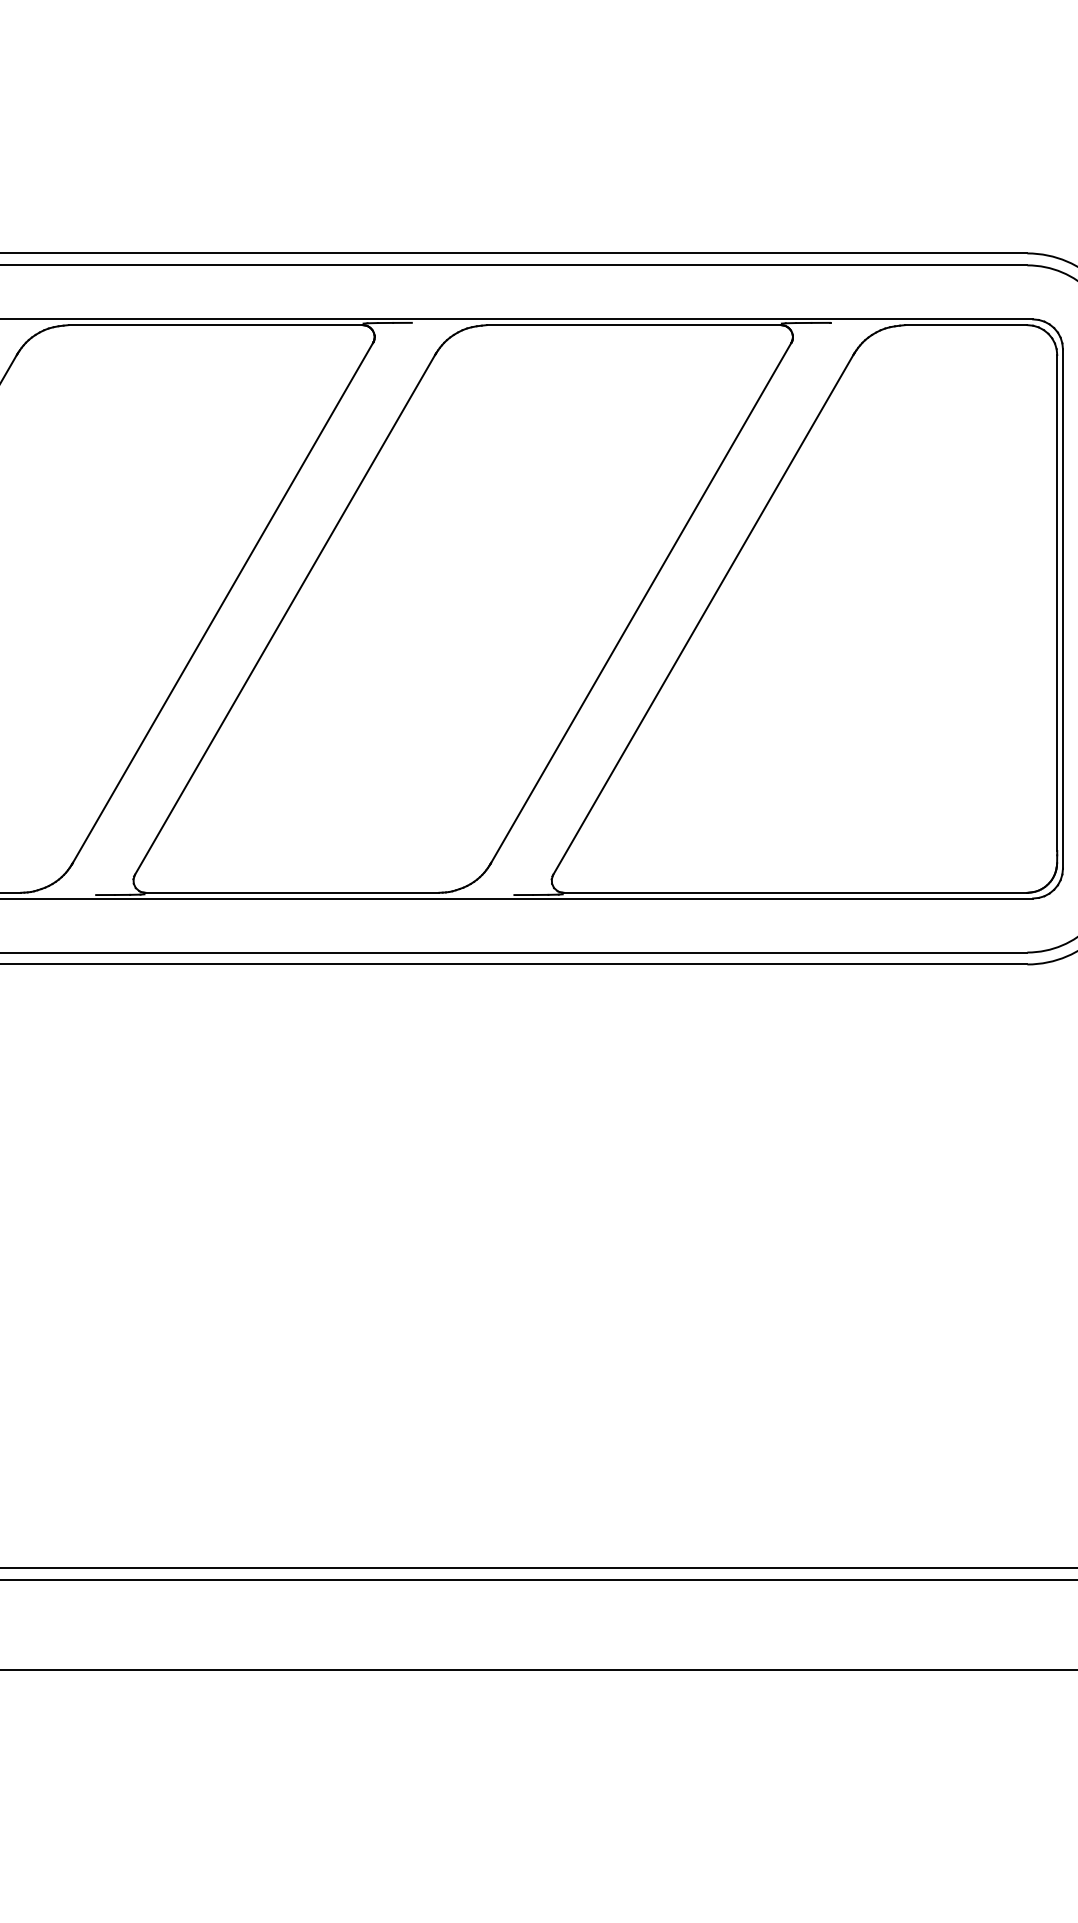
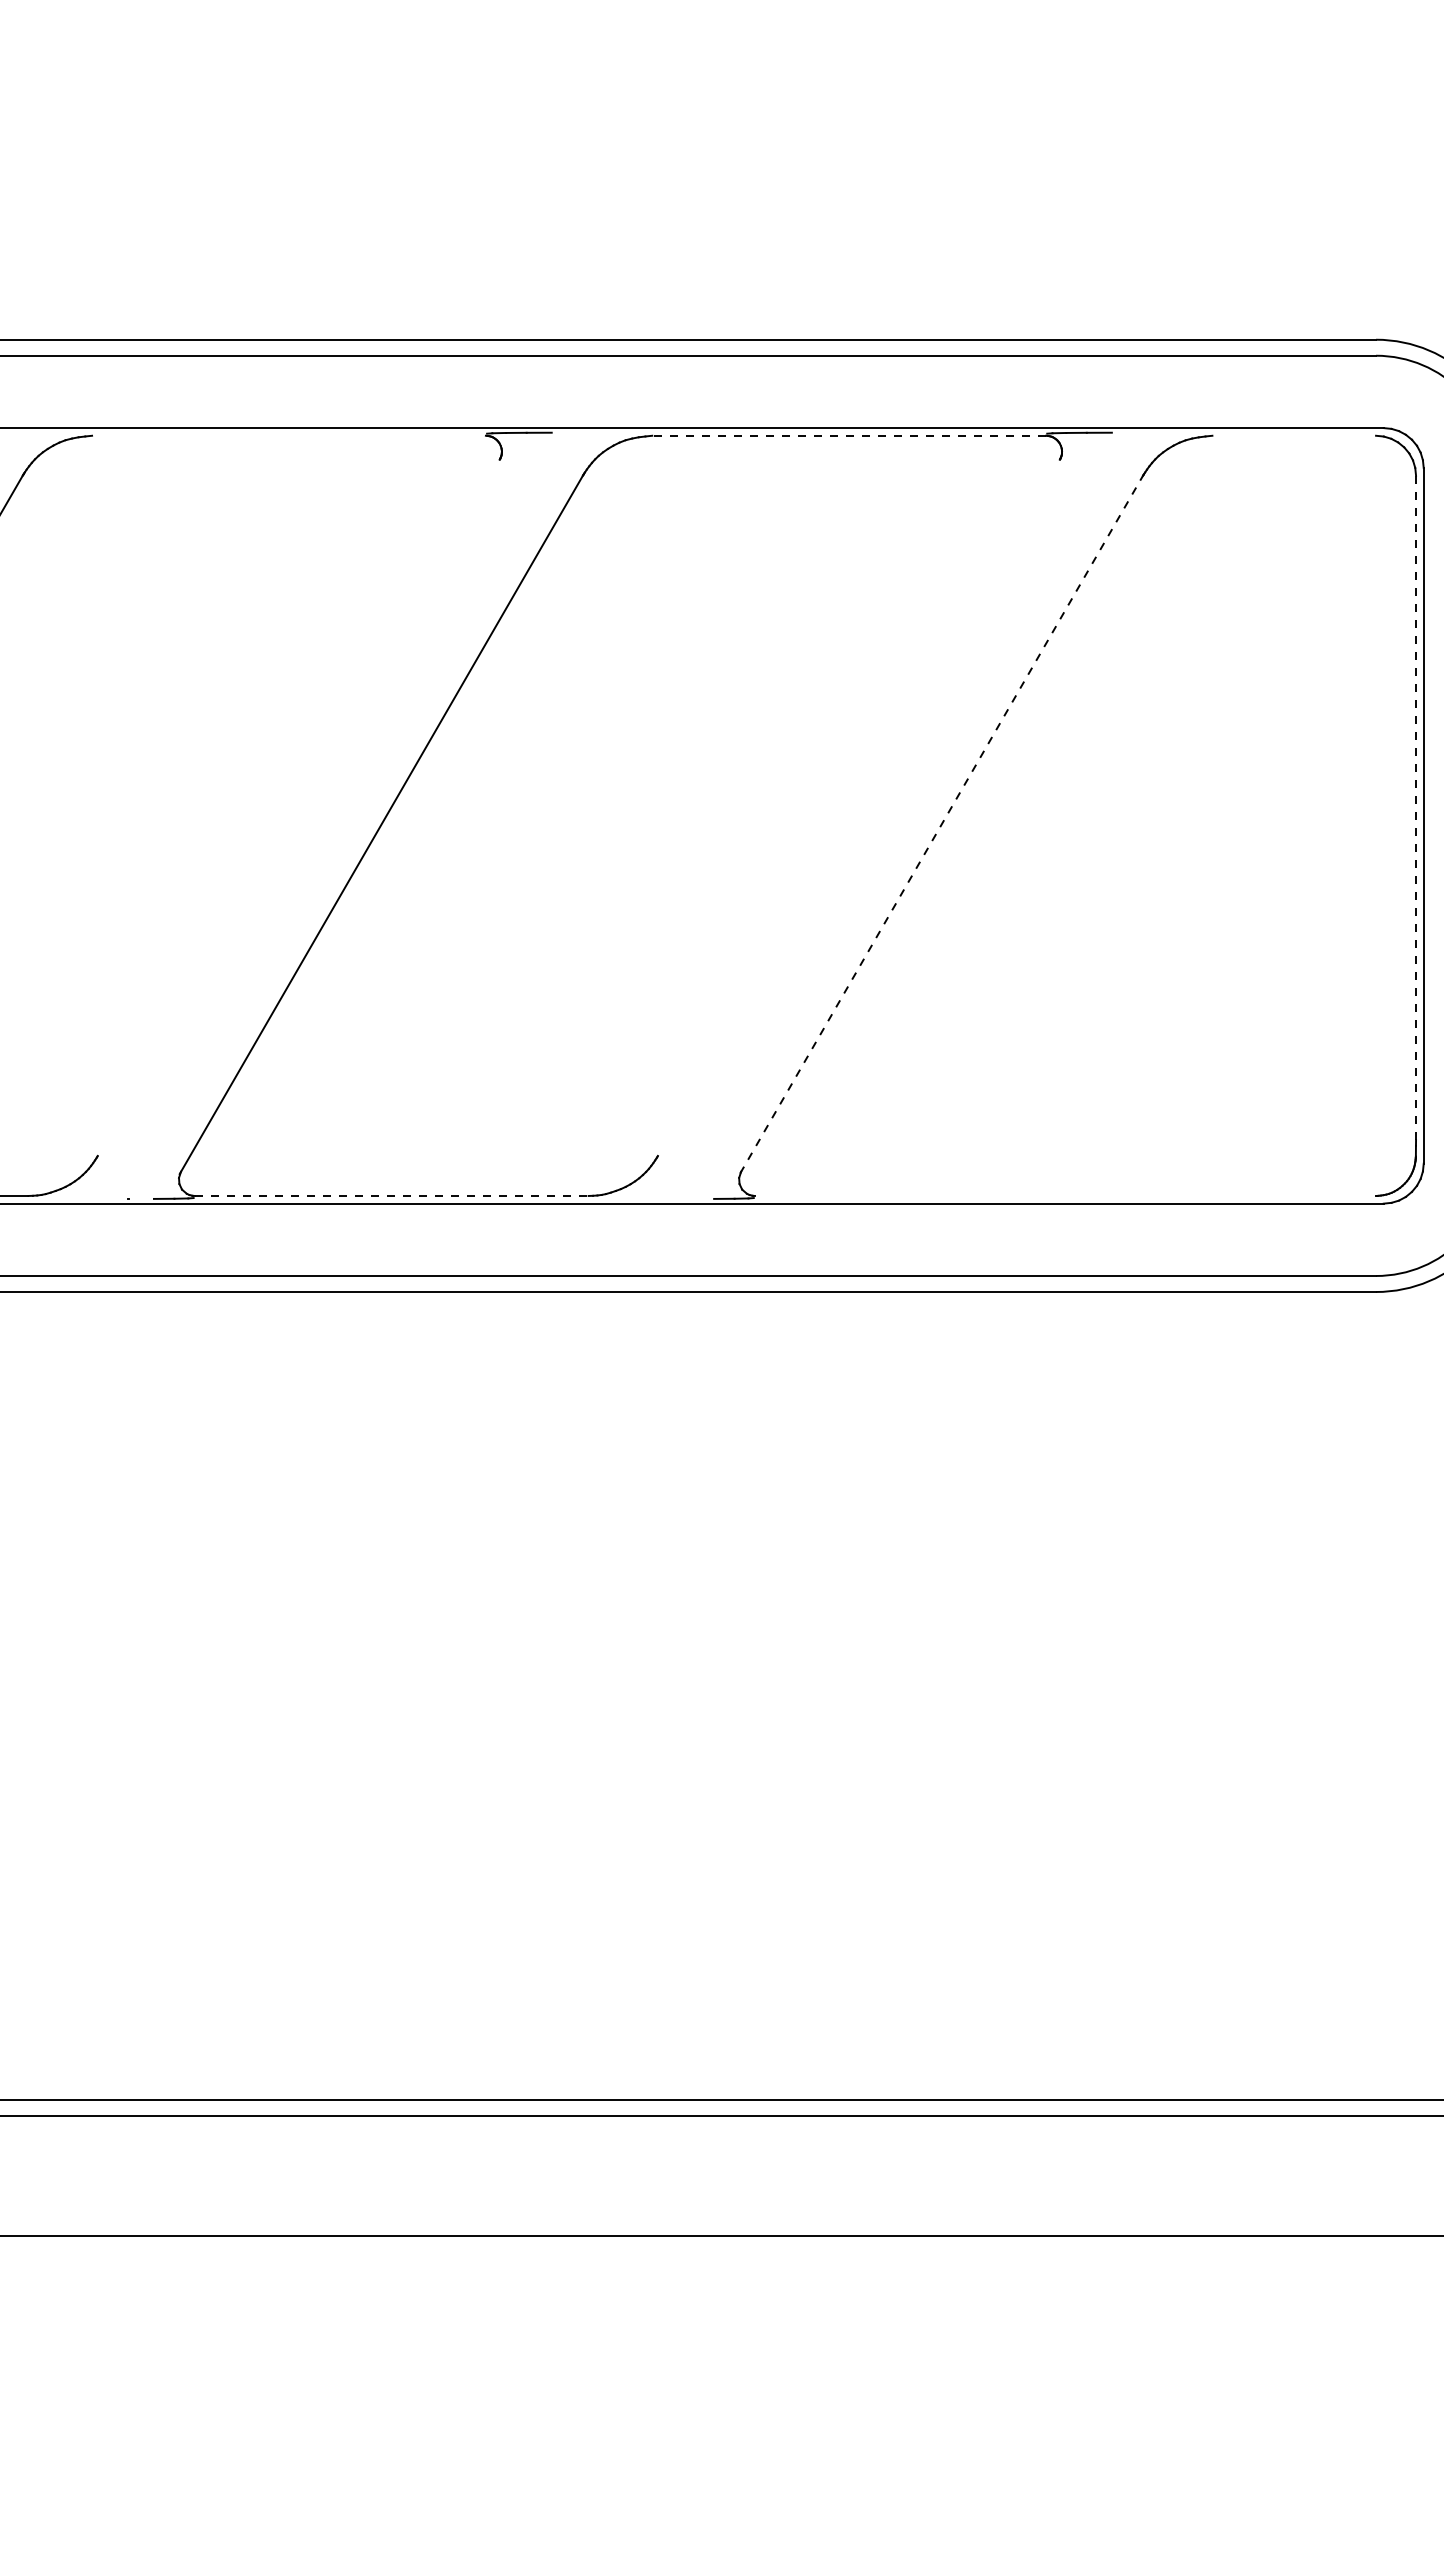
line: (215, 324) -> (288, 435), removed
line: (634, 324) -> (849, 435), solid -> dashed
line: (966, 324) -> (1294, 435), removed
line: (222, 602) -> (298, 807), removed
line: (640, 602) -> (858, 807), removed
line: (1057, 602) -> (1416, 807), solid -> dashed
line: (702, 615) -> (941, 824), solid -> dashed
line: (292, 892) -> (391, 1195), solid -> dashed
line: (795, 892) -> (1065, 1195), removed
line: (104, 894) -> (140, 1198), removed
line: (523, 894) -> (701, 1198), removed

